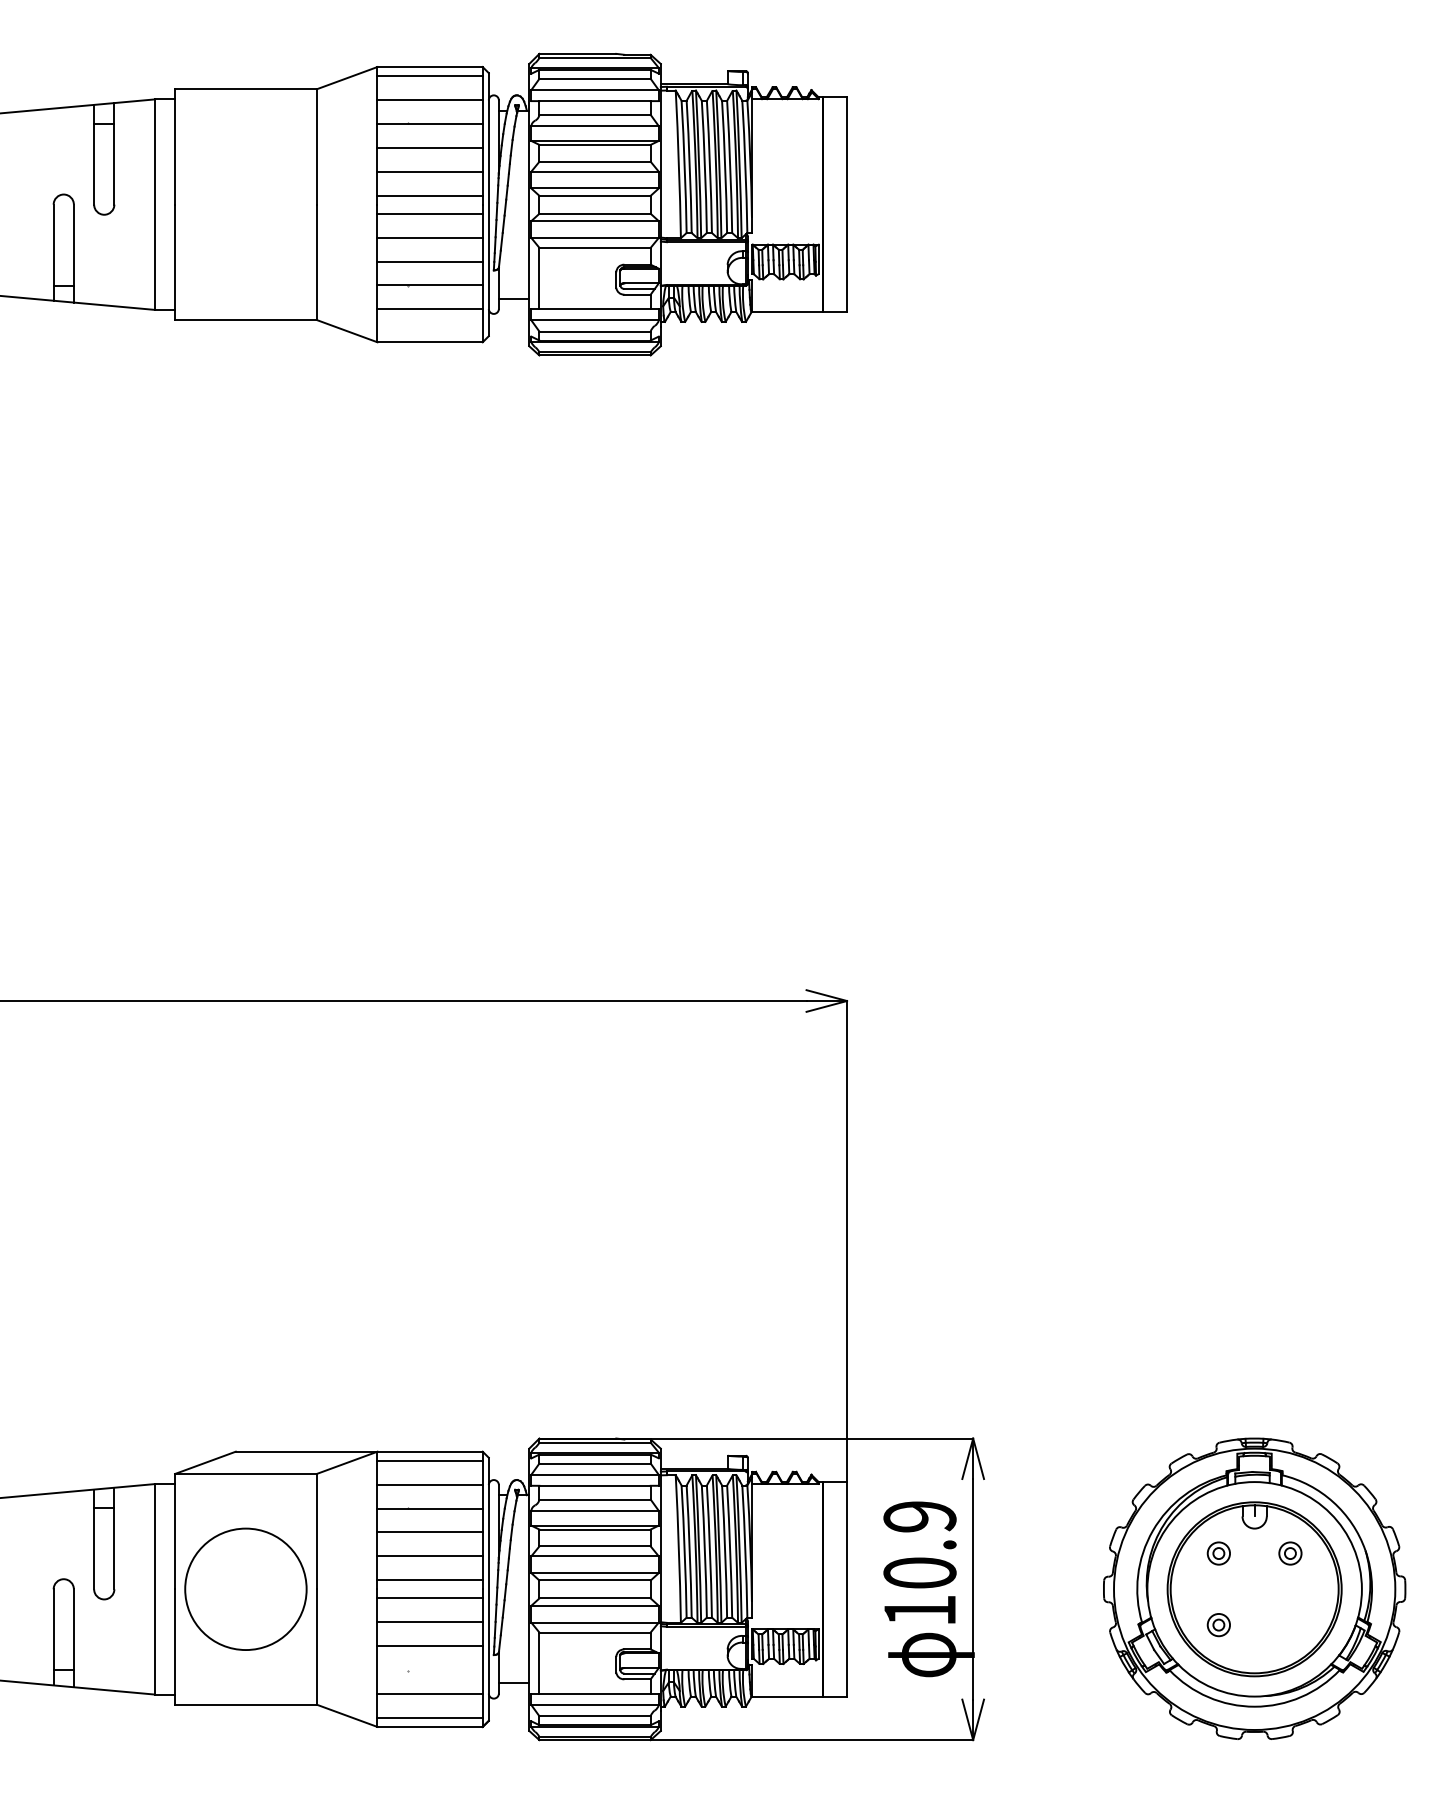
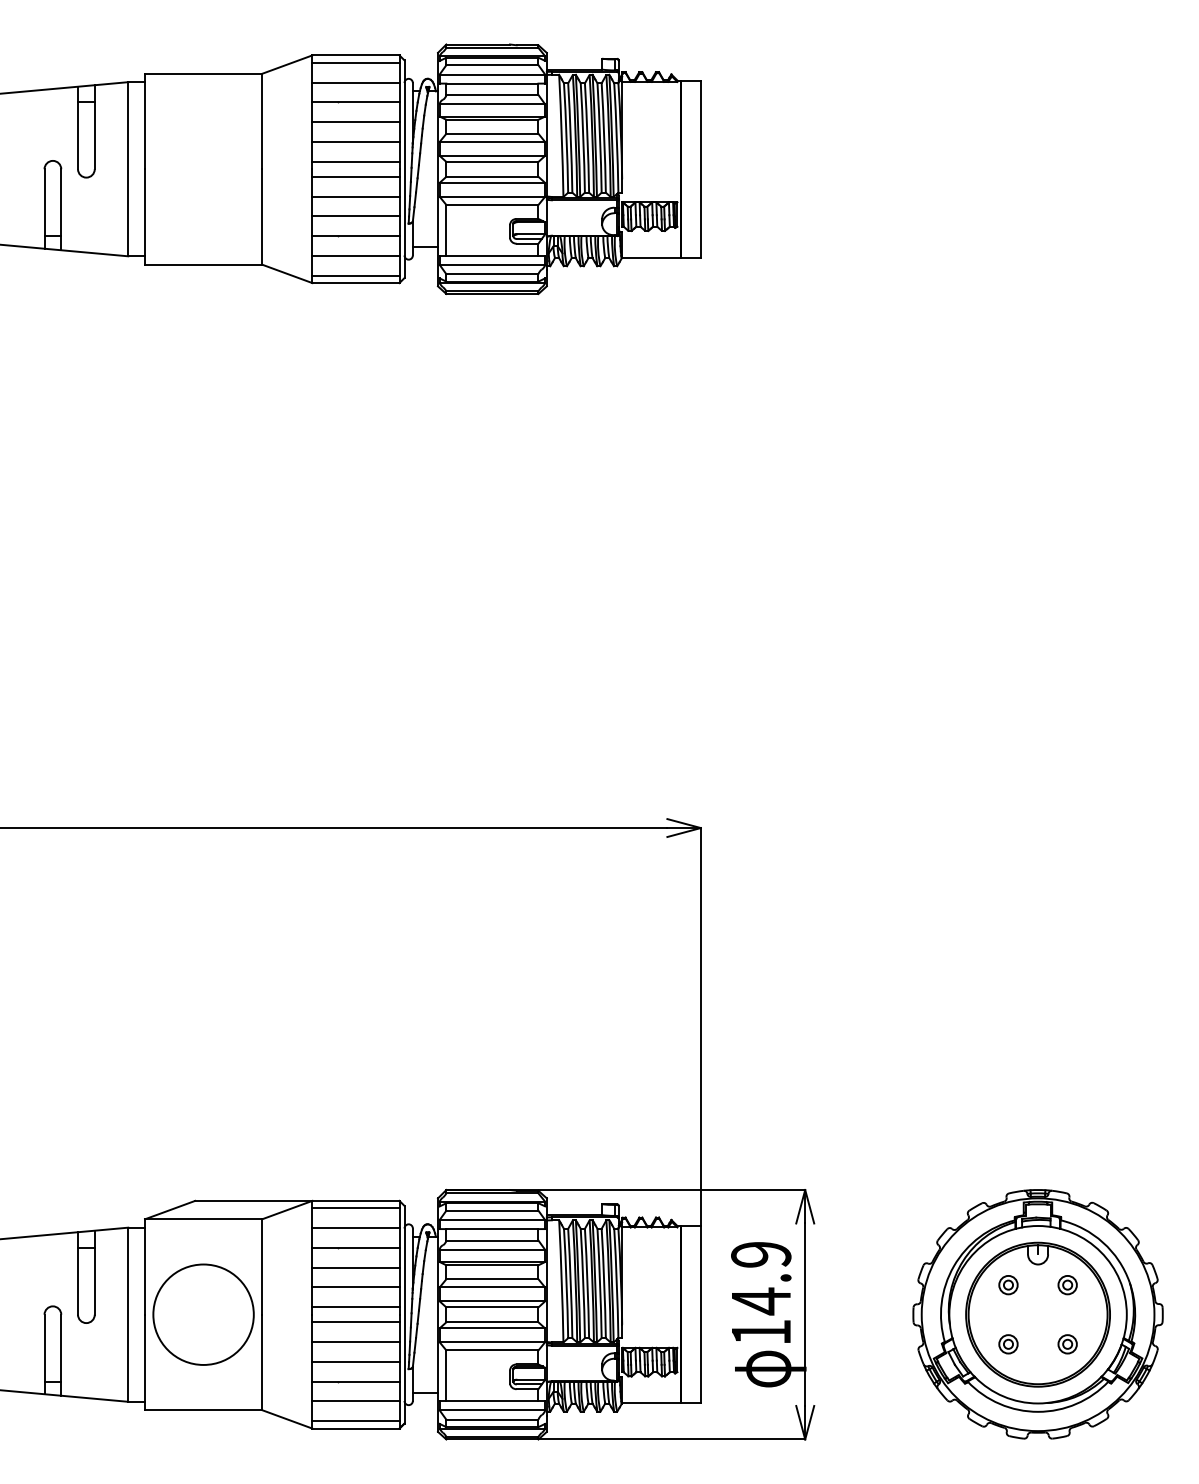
line: (429, 333) -> (355, 275), added
text: (920, 1573) -> (761, 1301), 10.9 -> 14.9
part: (1290, 1625) -> (1067, 1344), added
line: (429, 1670) -> (355, 1381), added

